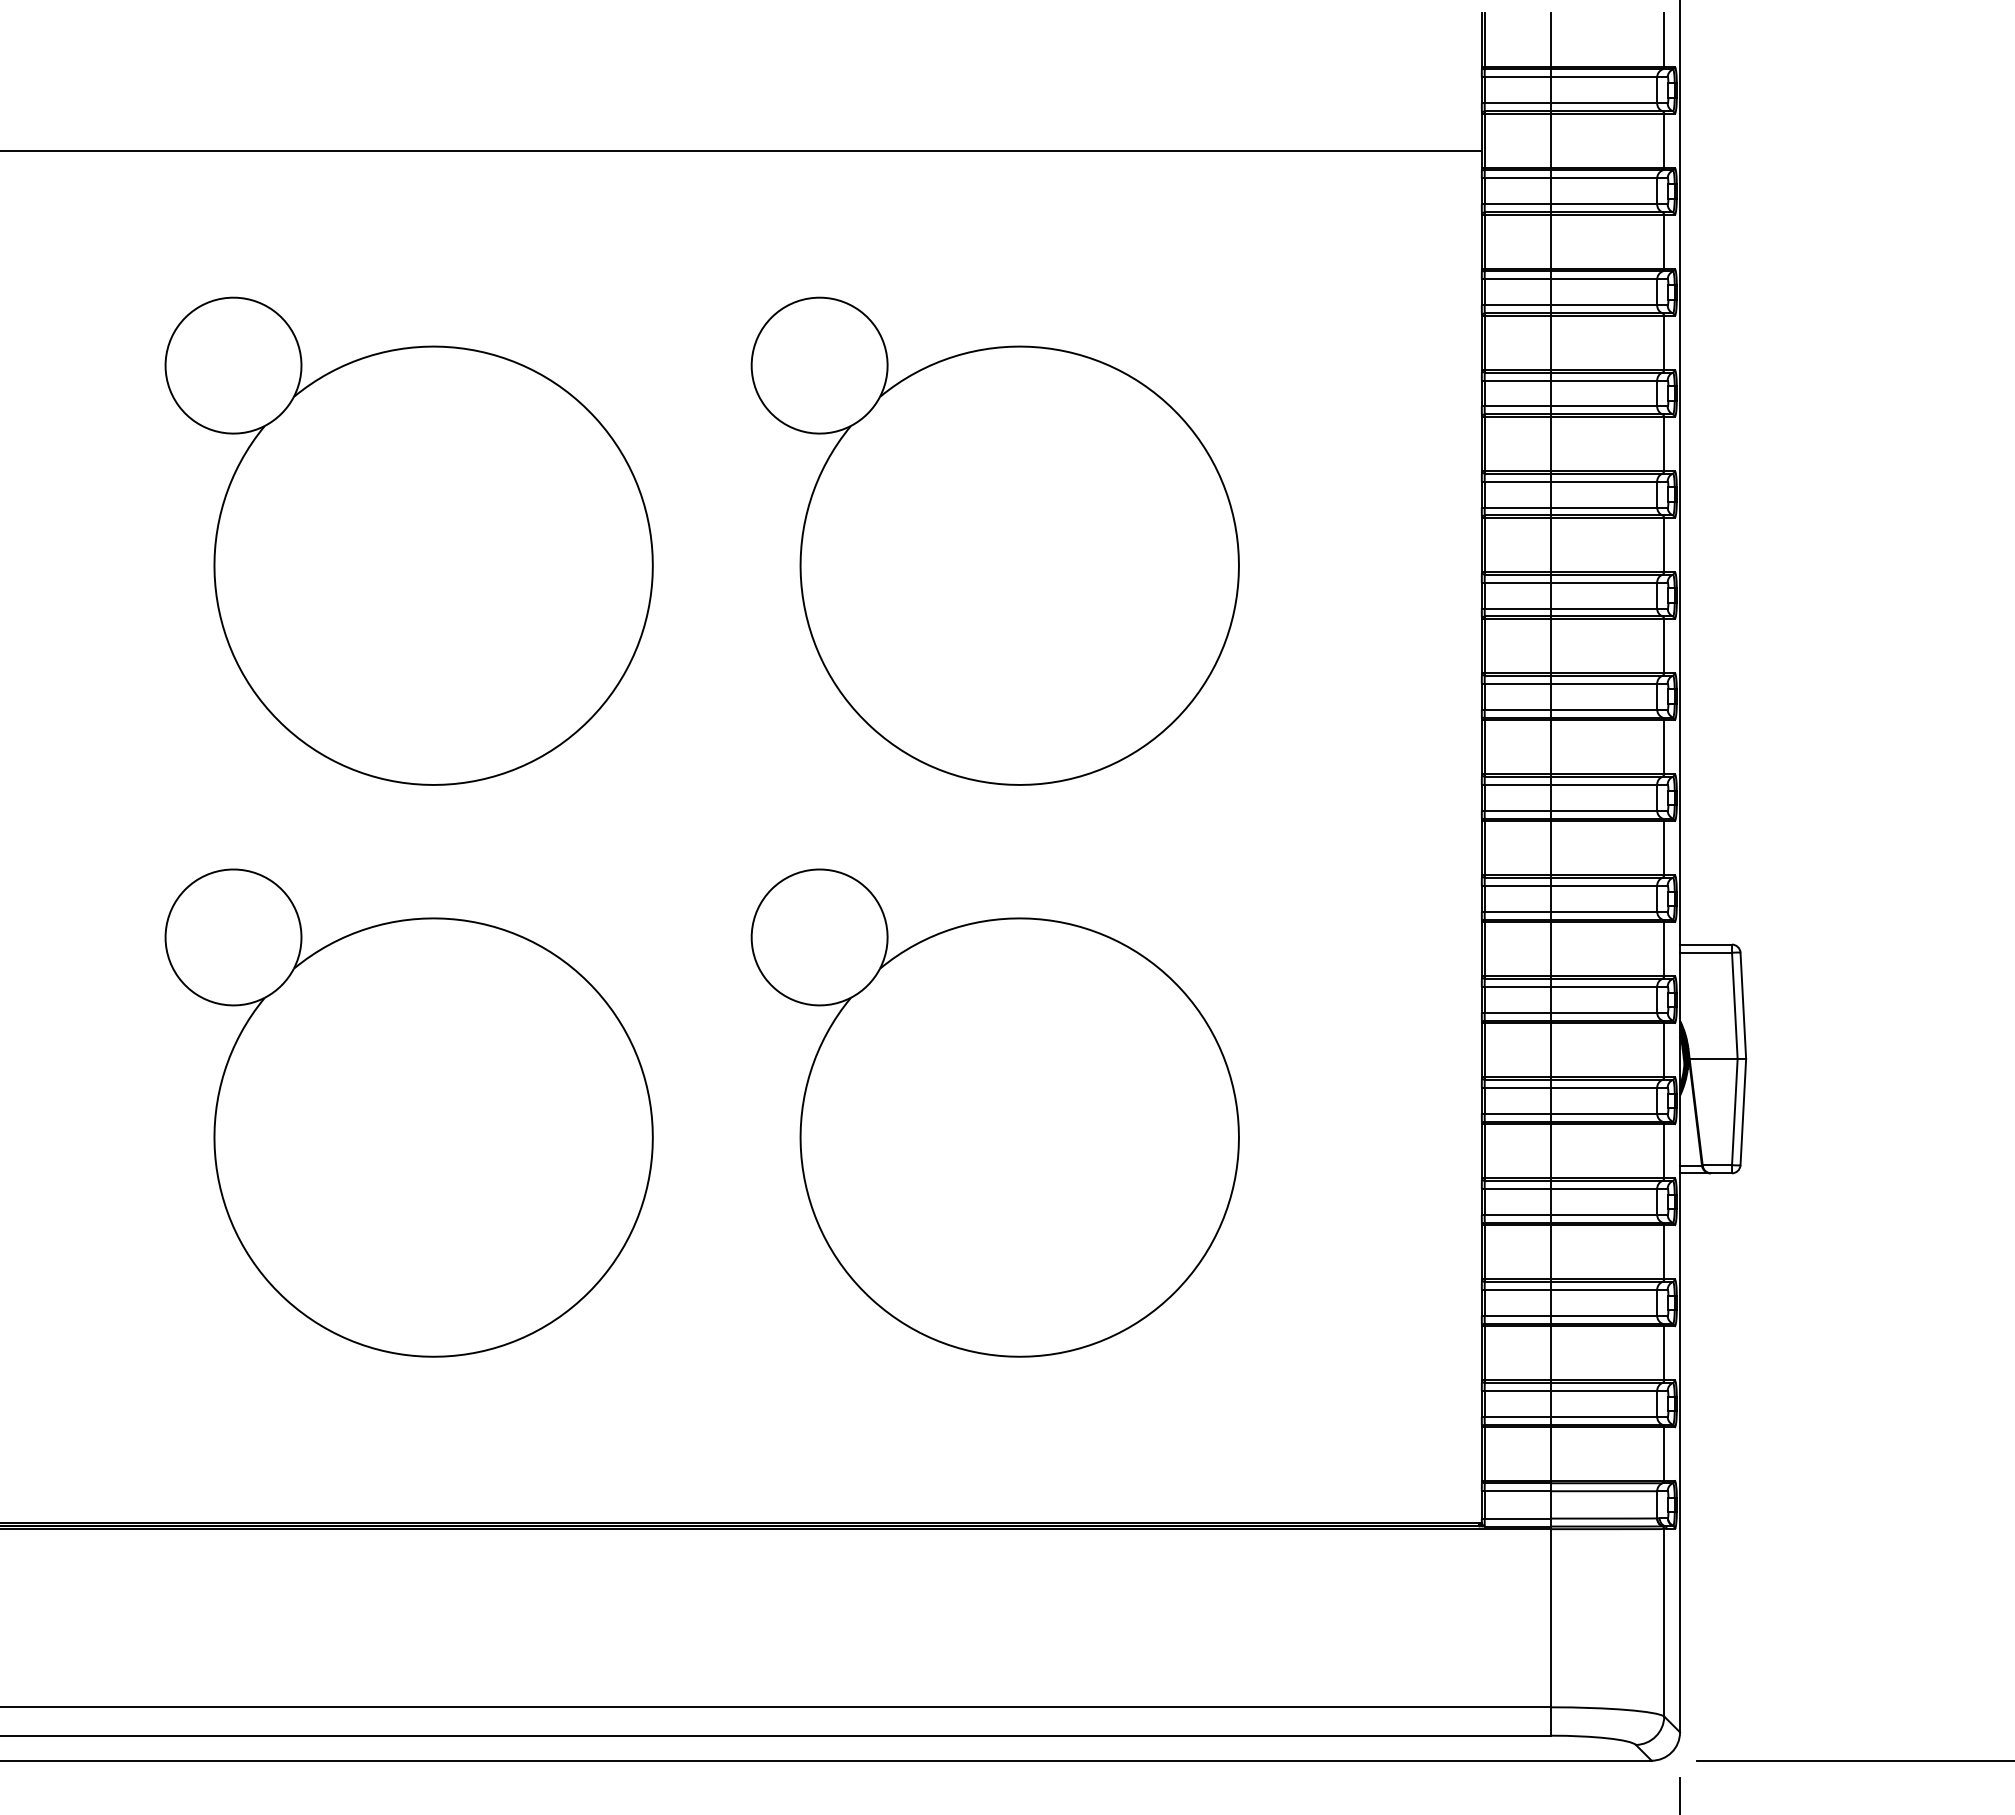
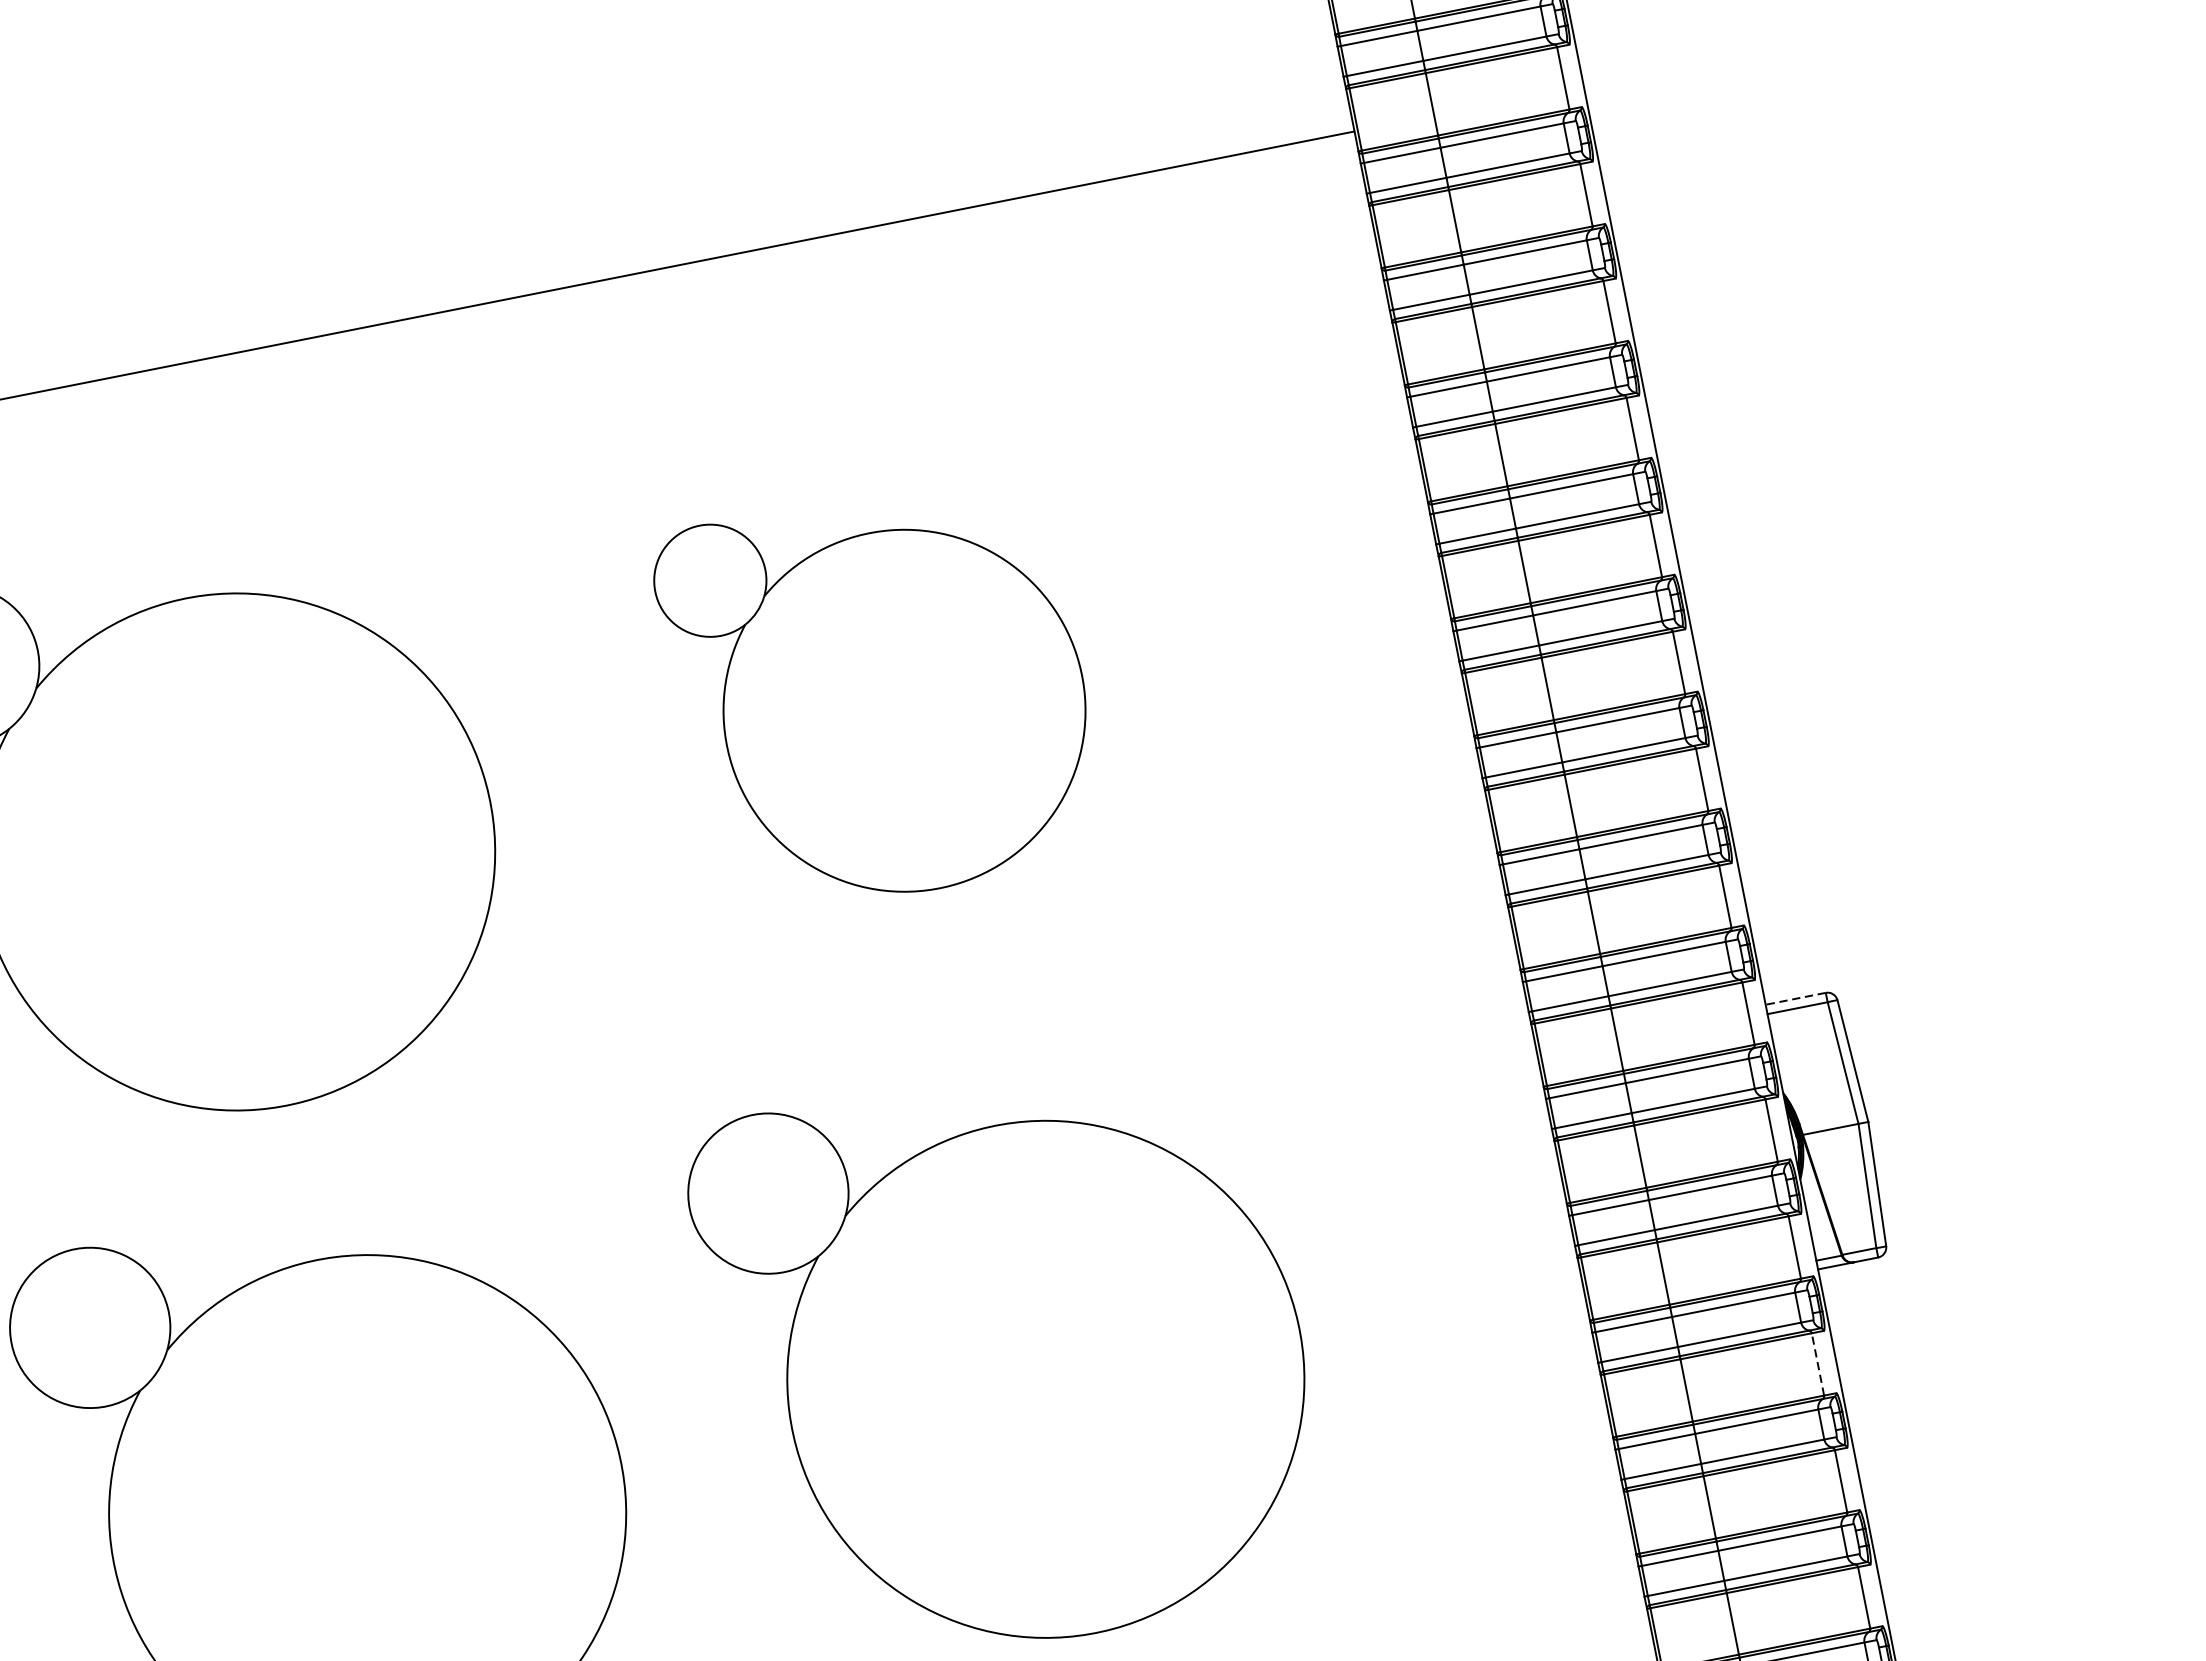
part: (994, 540) -> (879, 694), size x0.7
line: (1706, 944) -> (1796, 998), solid -> dashed
line: (1664, 1252) -> (1818, 1364), solid -> dashed

